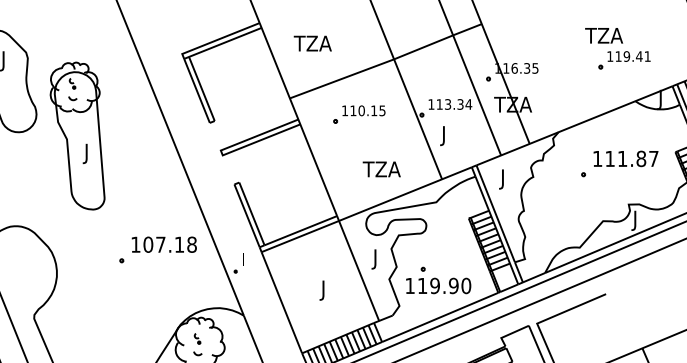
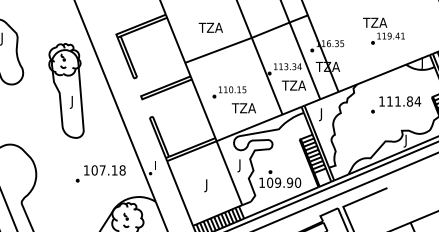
text: (312, 43) -> (210, 27), moved
part: (617, 47) -> (383, 30), moved
part: (359, 115) -> (229, 92), moved
part: (77, 135) -> (66, 90), moved
text: (459, 135) -> (293, 86), J -> TZA
text: (653, 158) -> (417, 101), 111.87 -> 111.84
part: (157, 249) -> (100, 173), moved
text: (423, 285) -> (270, 182), 119.90 -> 109.90

